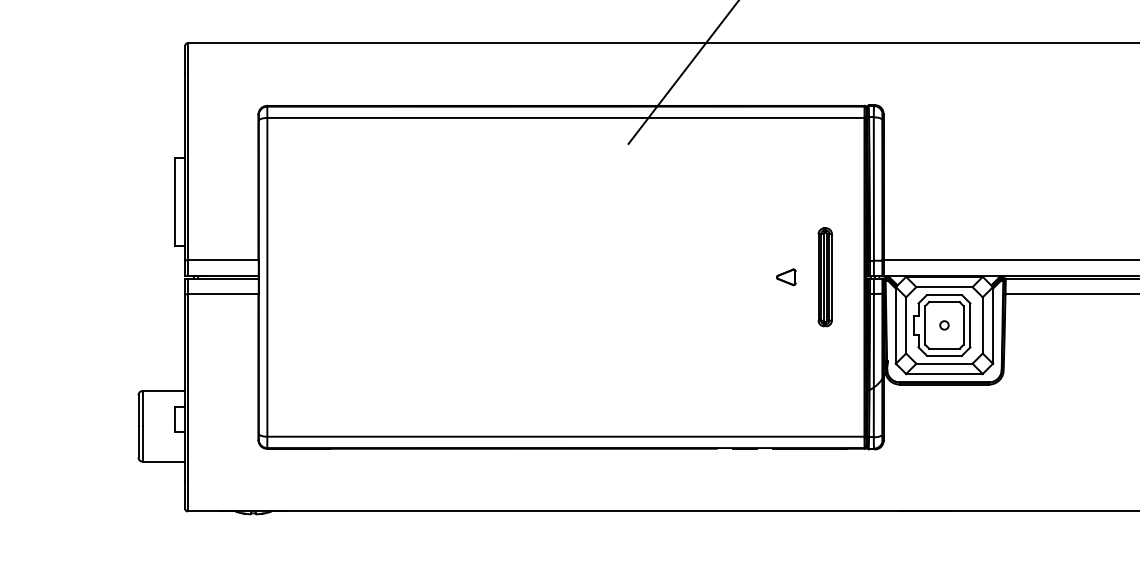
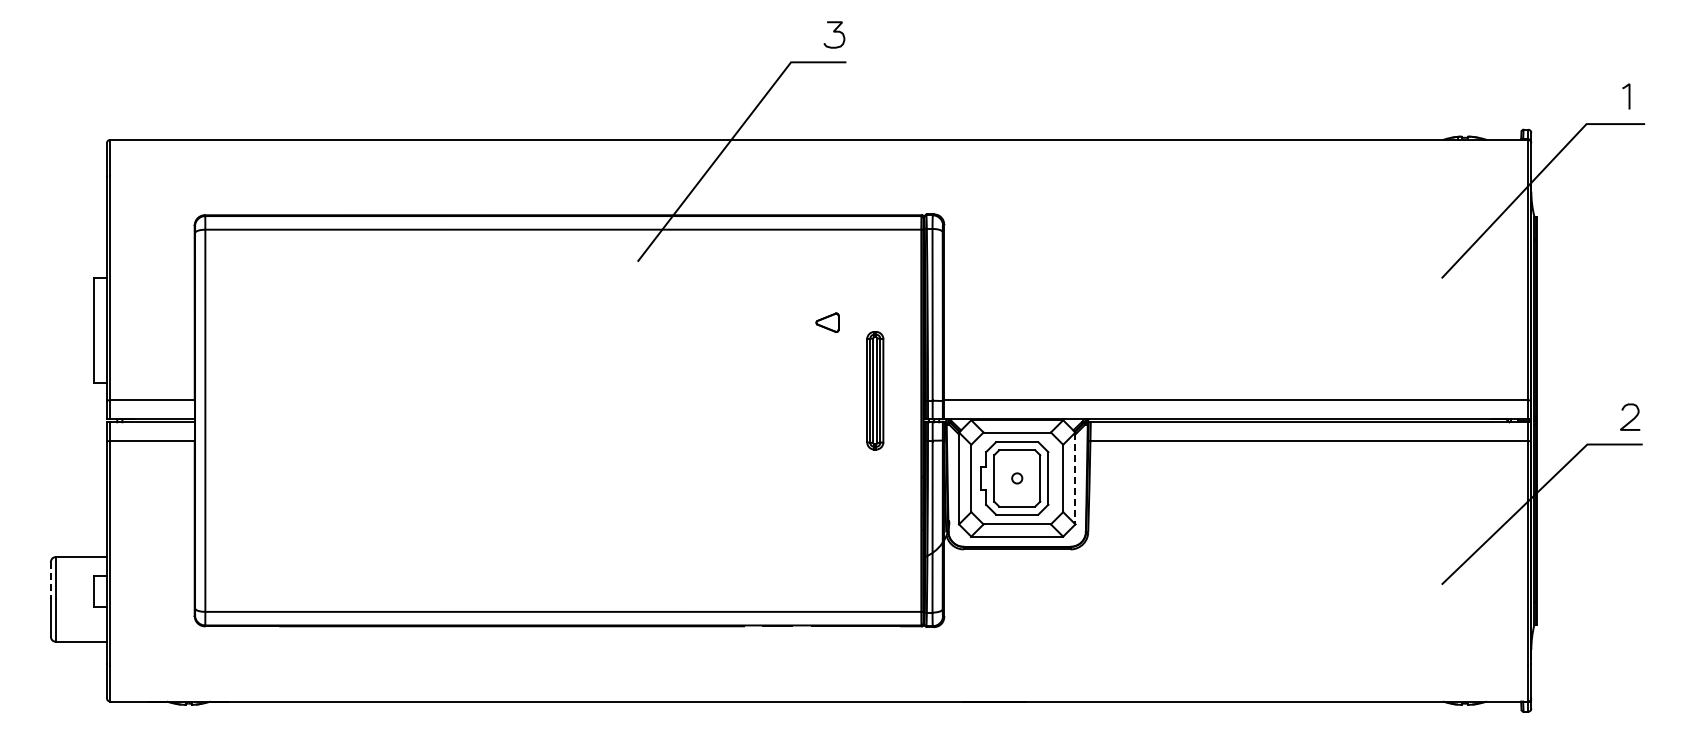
part: (786, 277) -> (827, 322), moved
part: (825, 277) -> (875, 390), moved
line: (993, 325) -> (1075, 478), solid -> dashed
line: (138, 410) -> (50, 580), solid -> dashed

